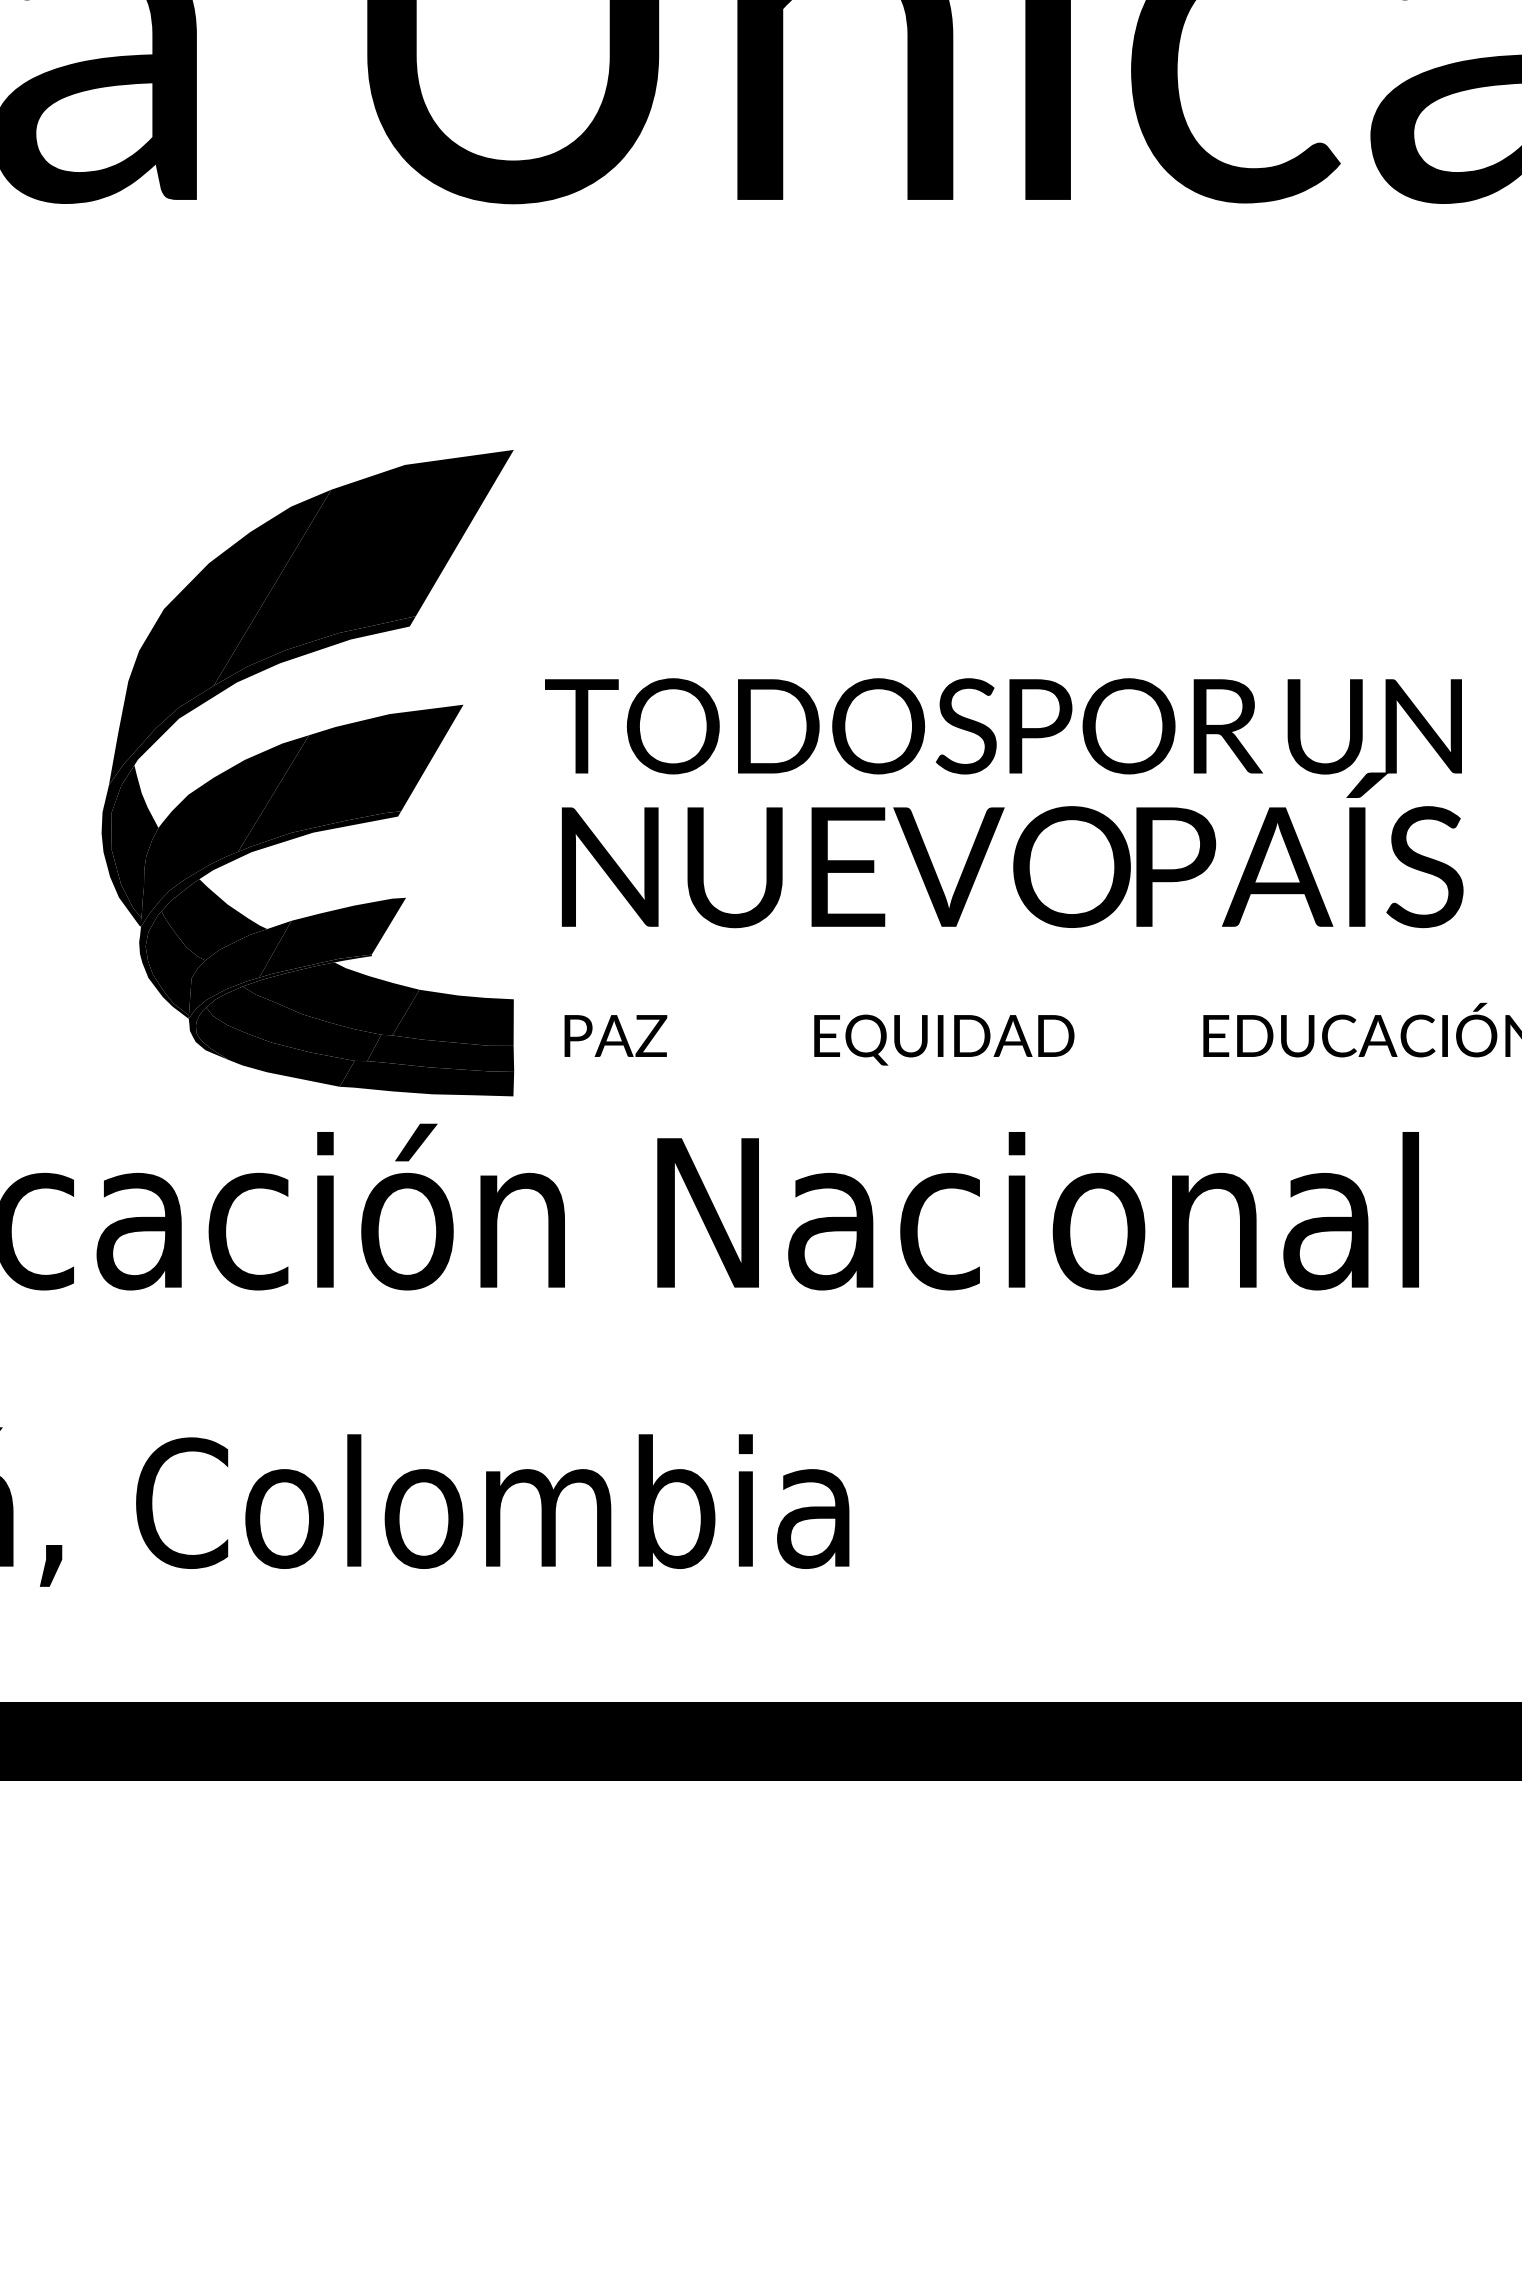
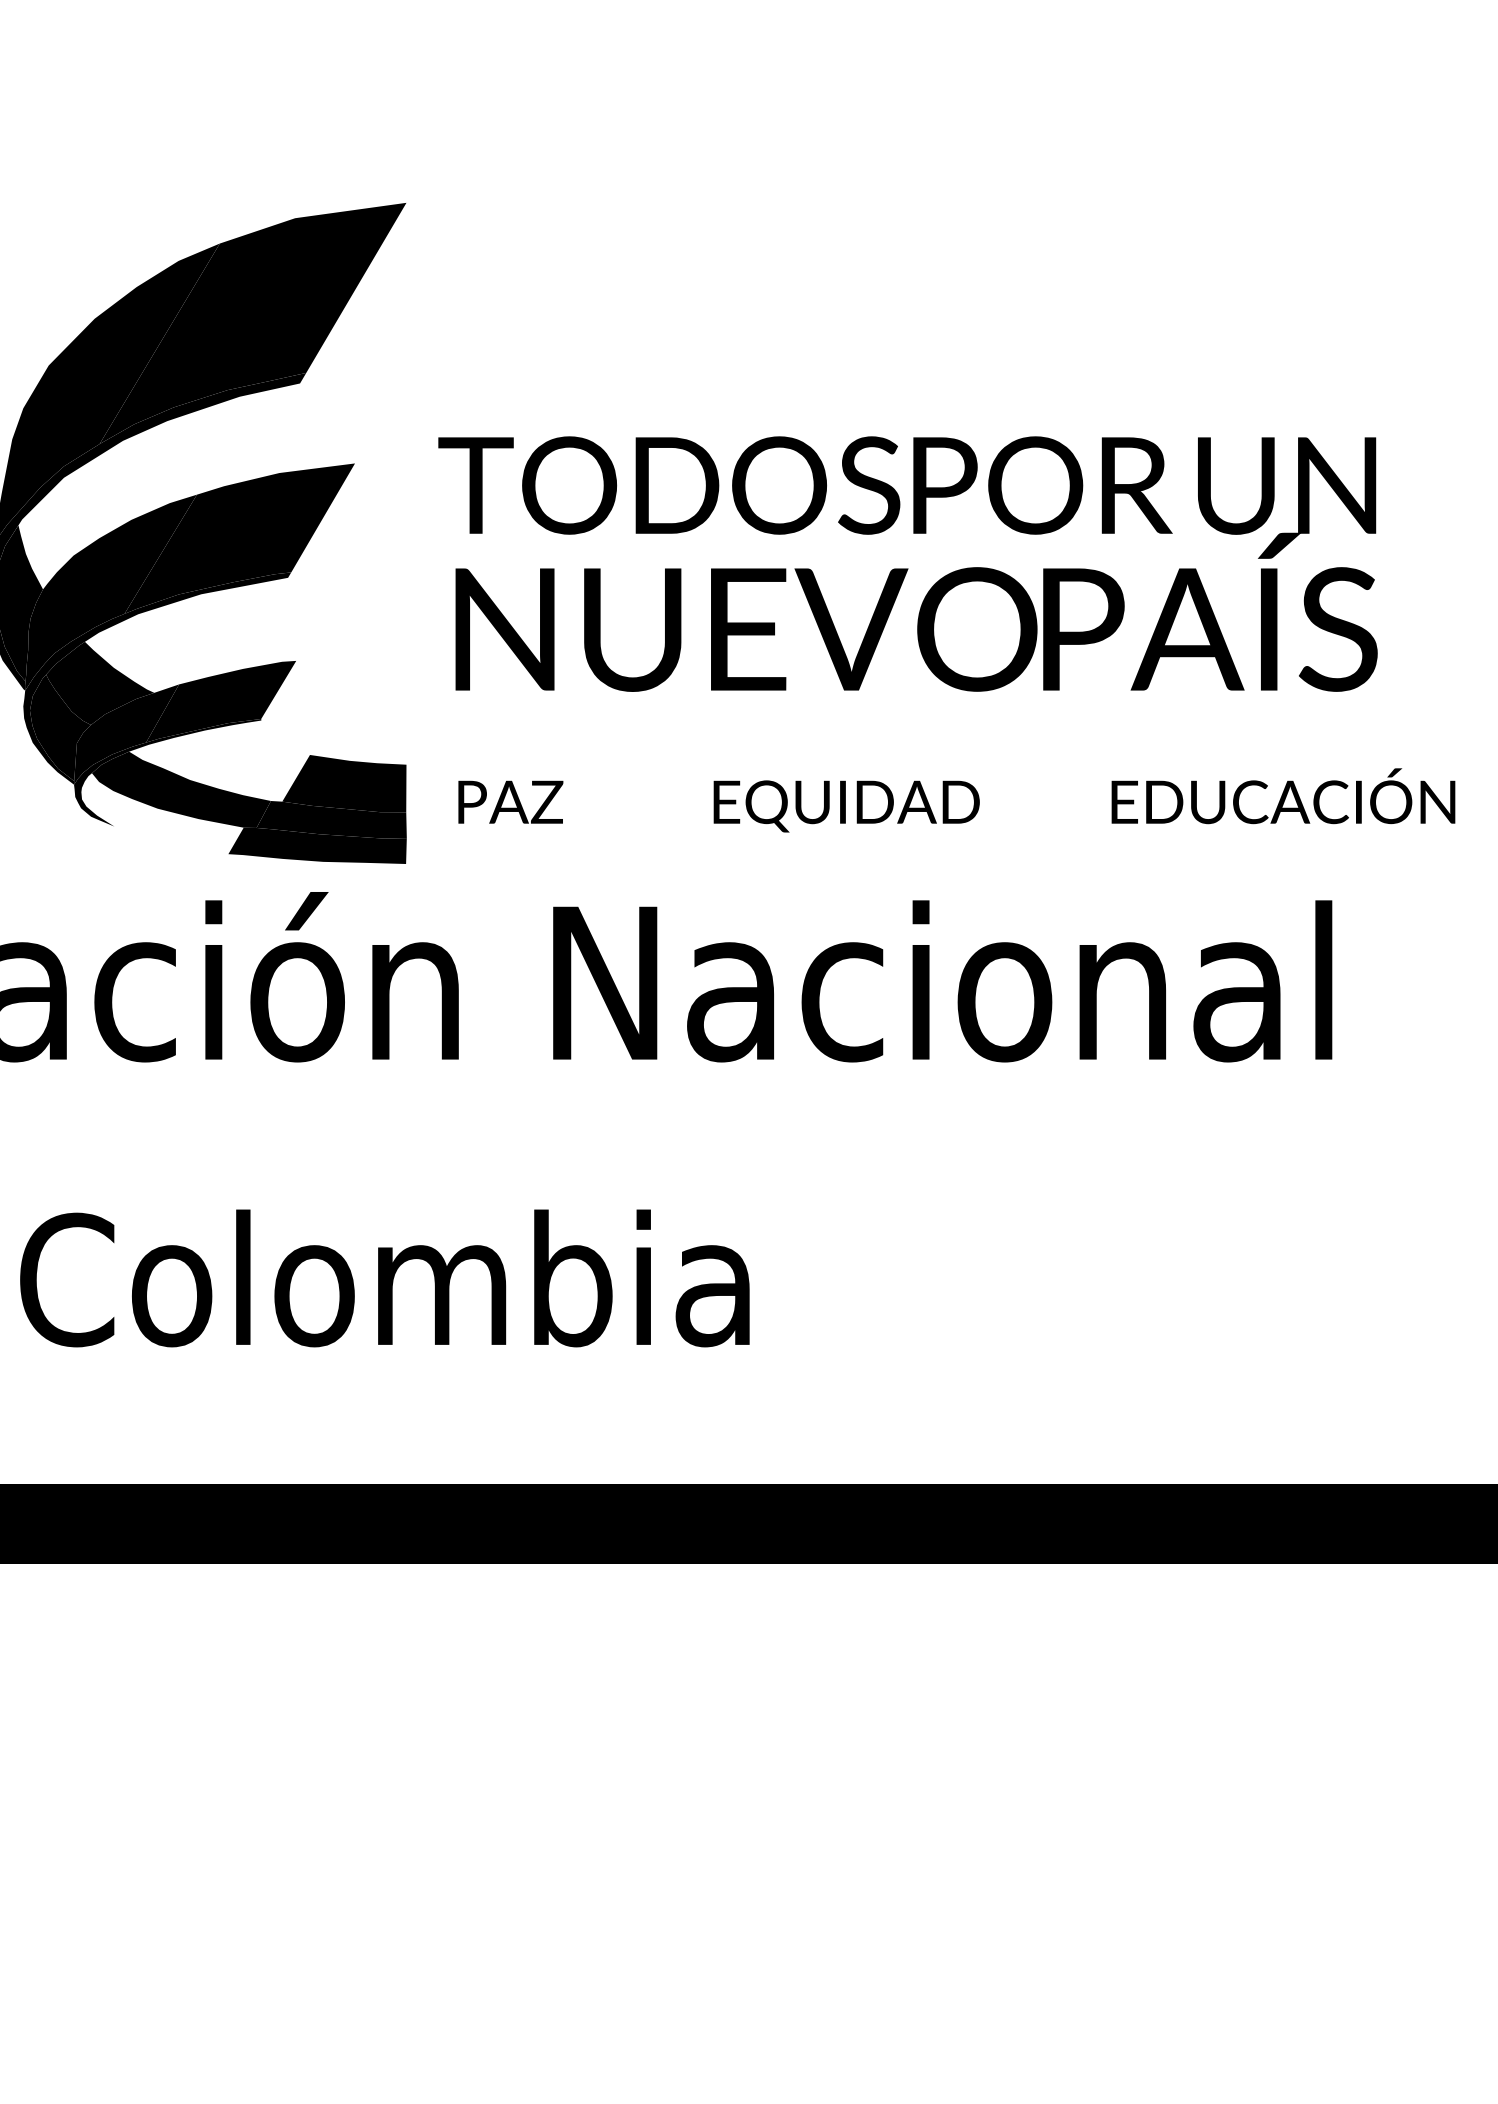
fill: (330, 998) -> (218, 763), removed
fill: (274, 1046) -> (161, 812), removed

